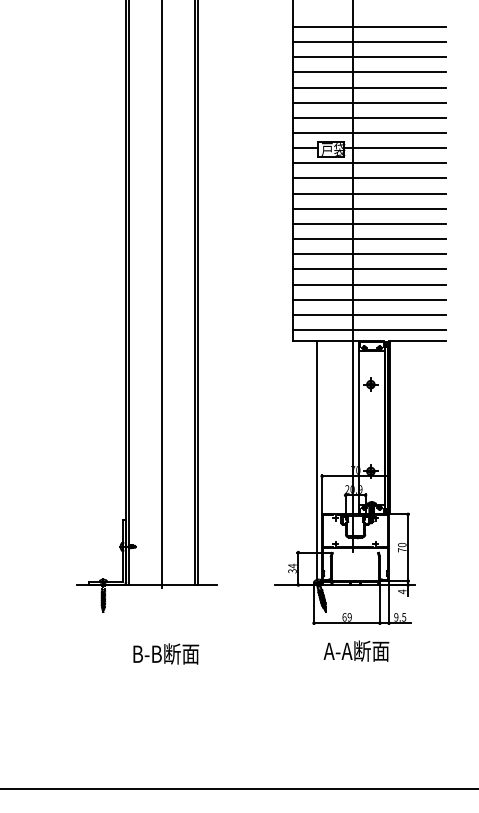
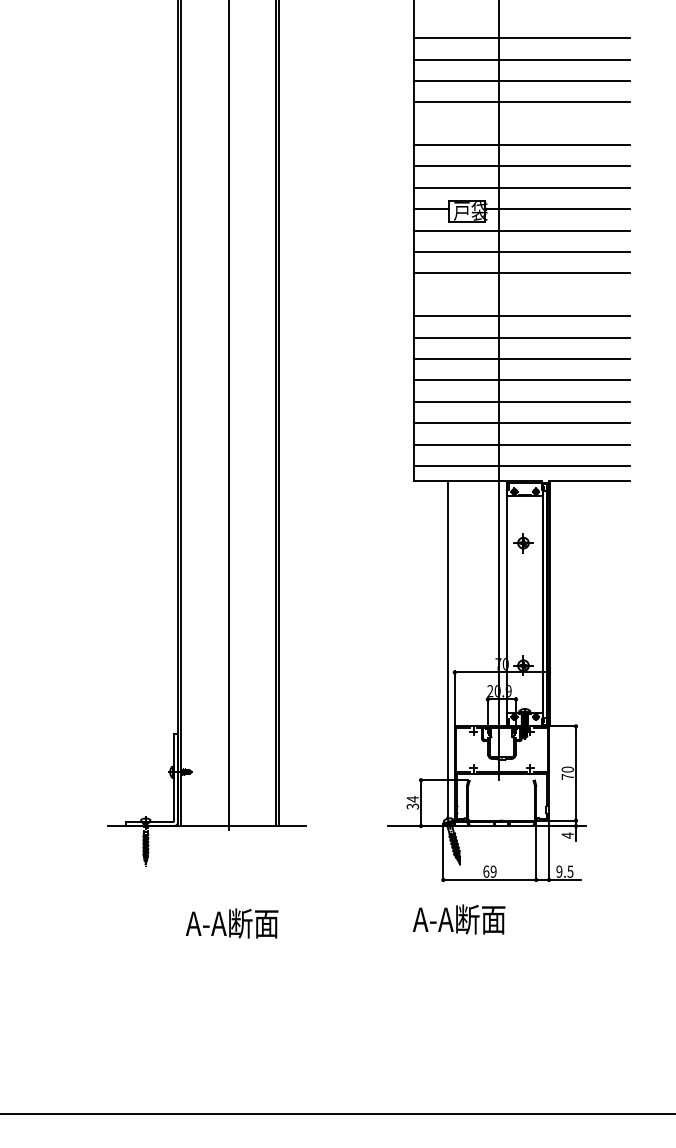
line: (369, 87) -> (521, 123), removed
line: (369, 208) -> (521, 294), removed
text: (356, 651) -> (459, 919), moved
text: (164, 654) -> (232, 923), B-B断面 -> A-A断面

